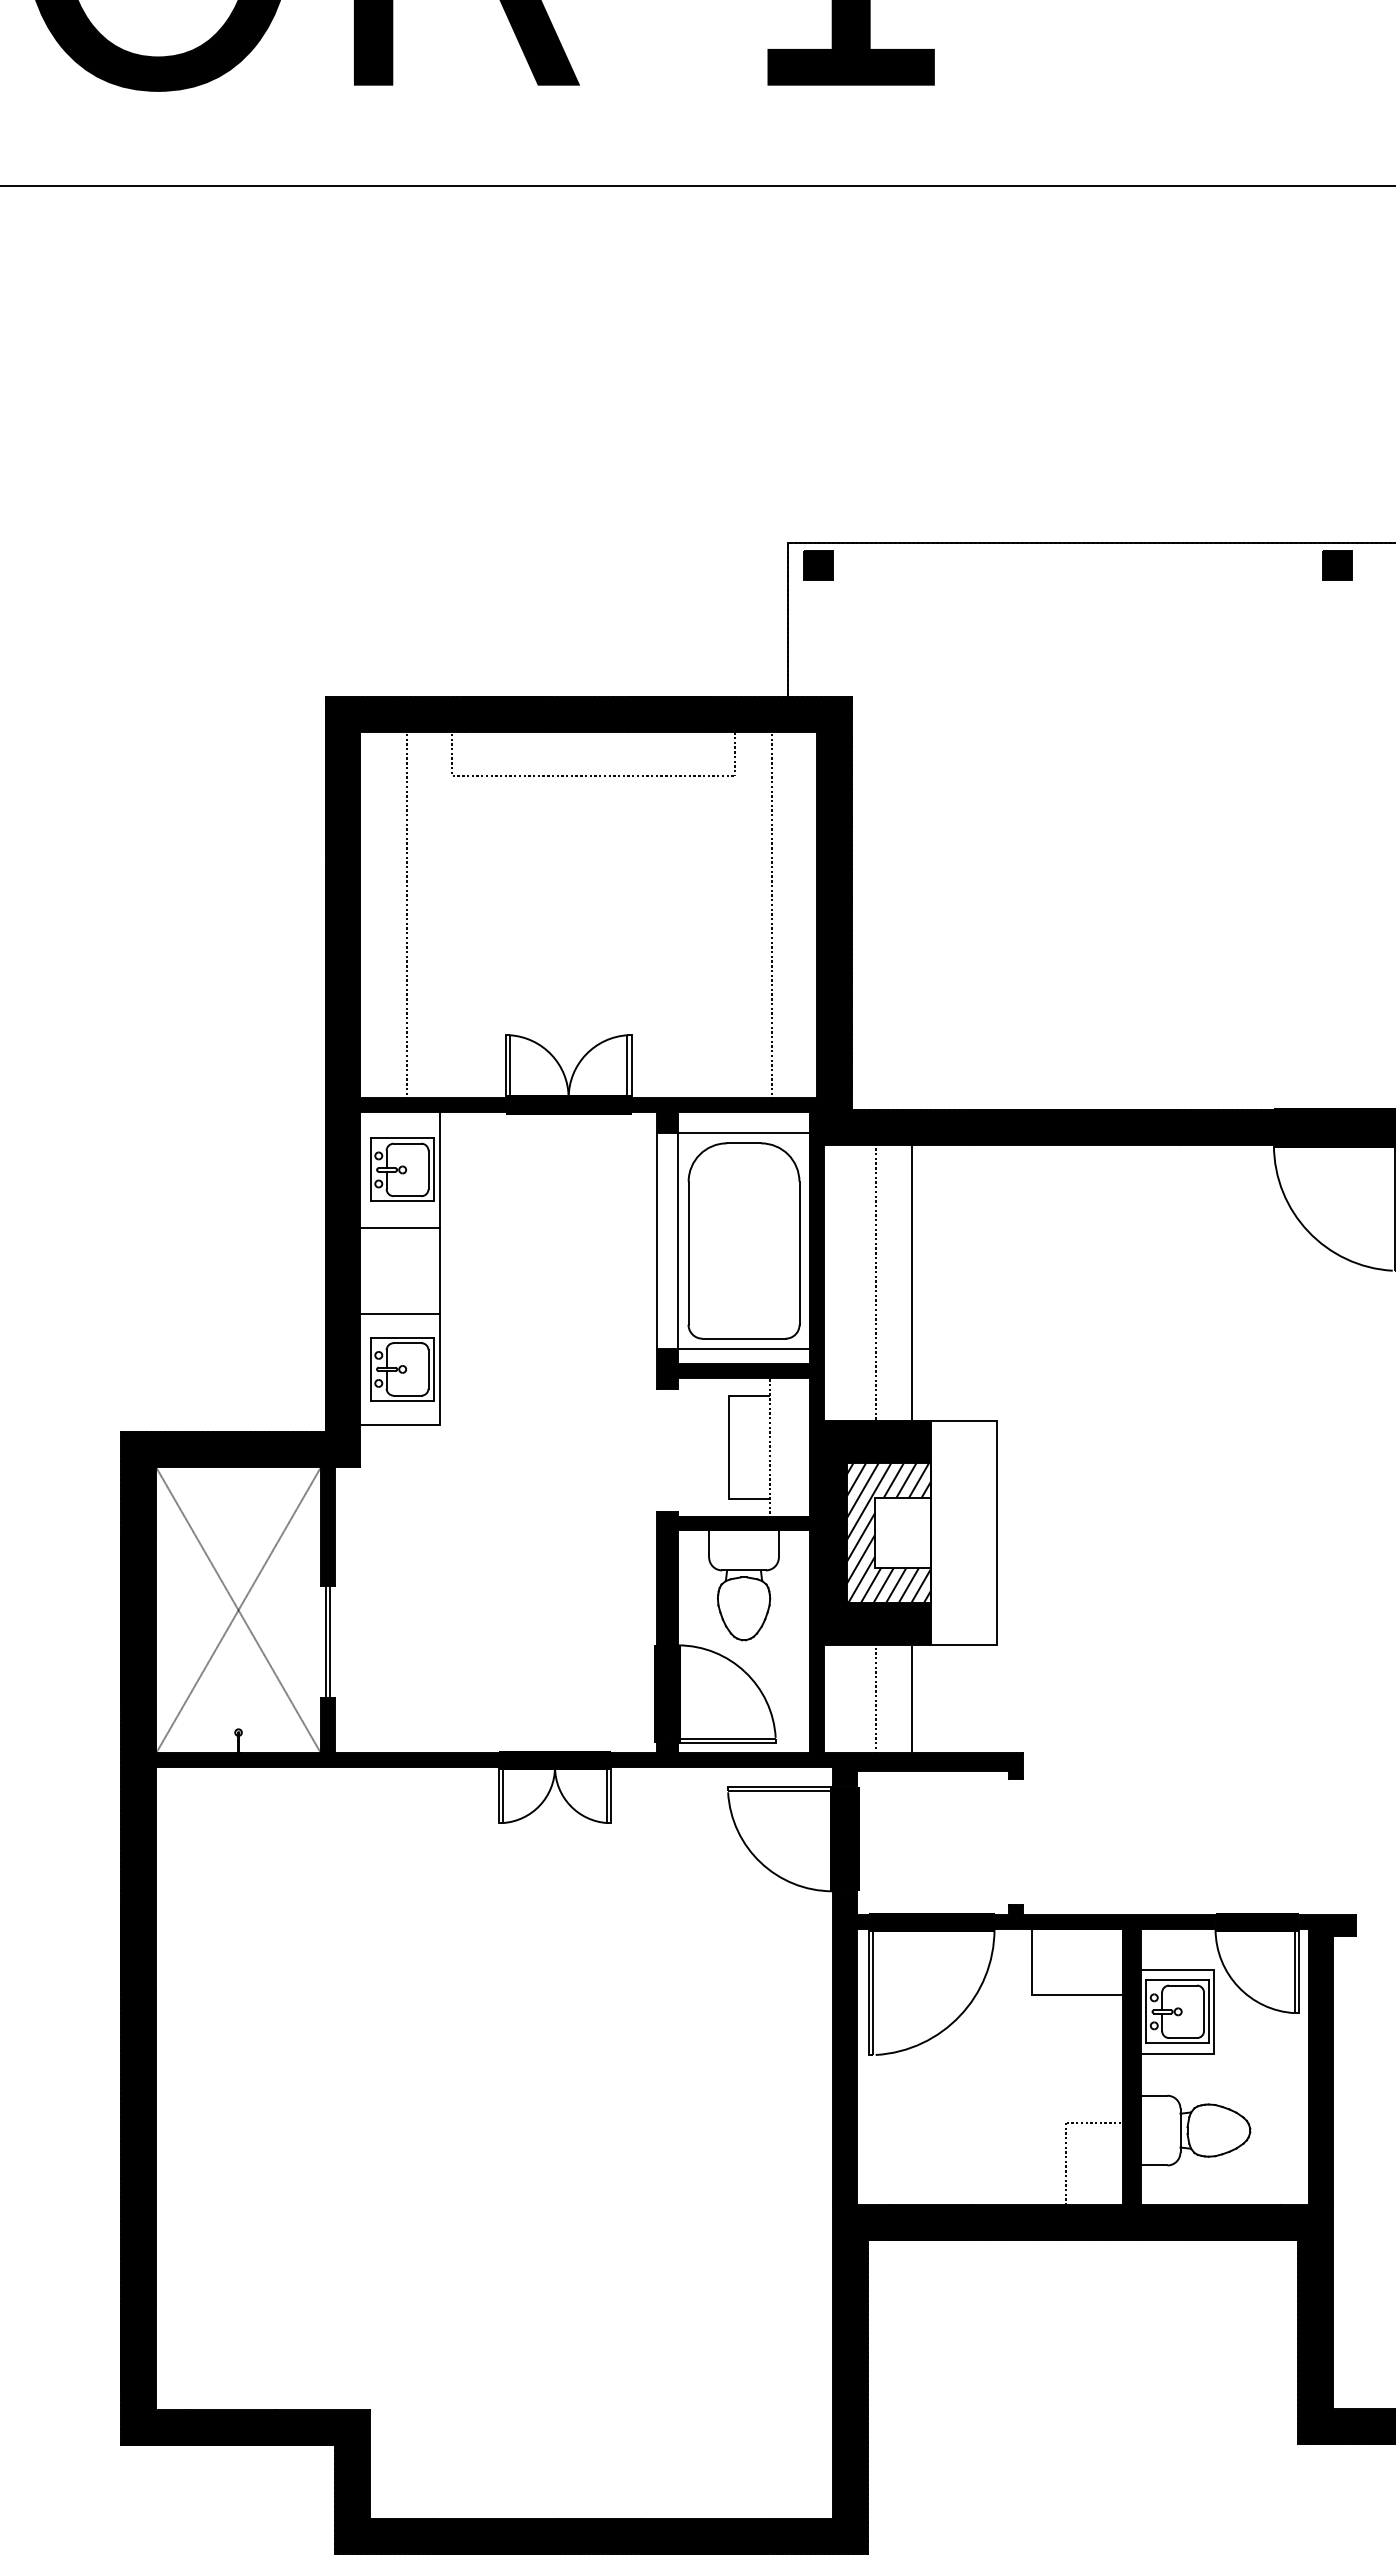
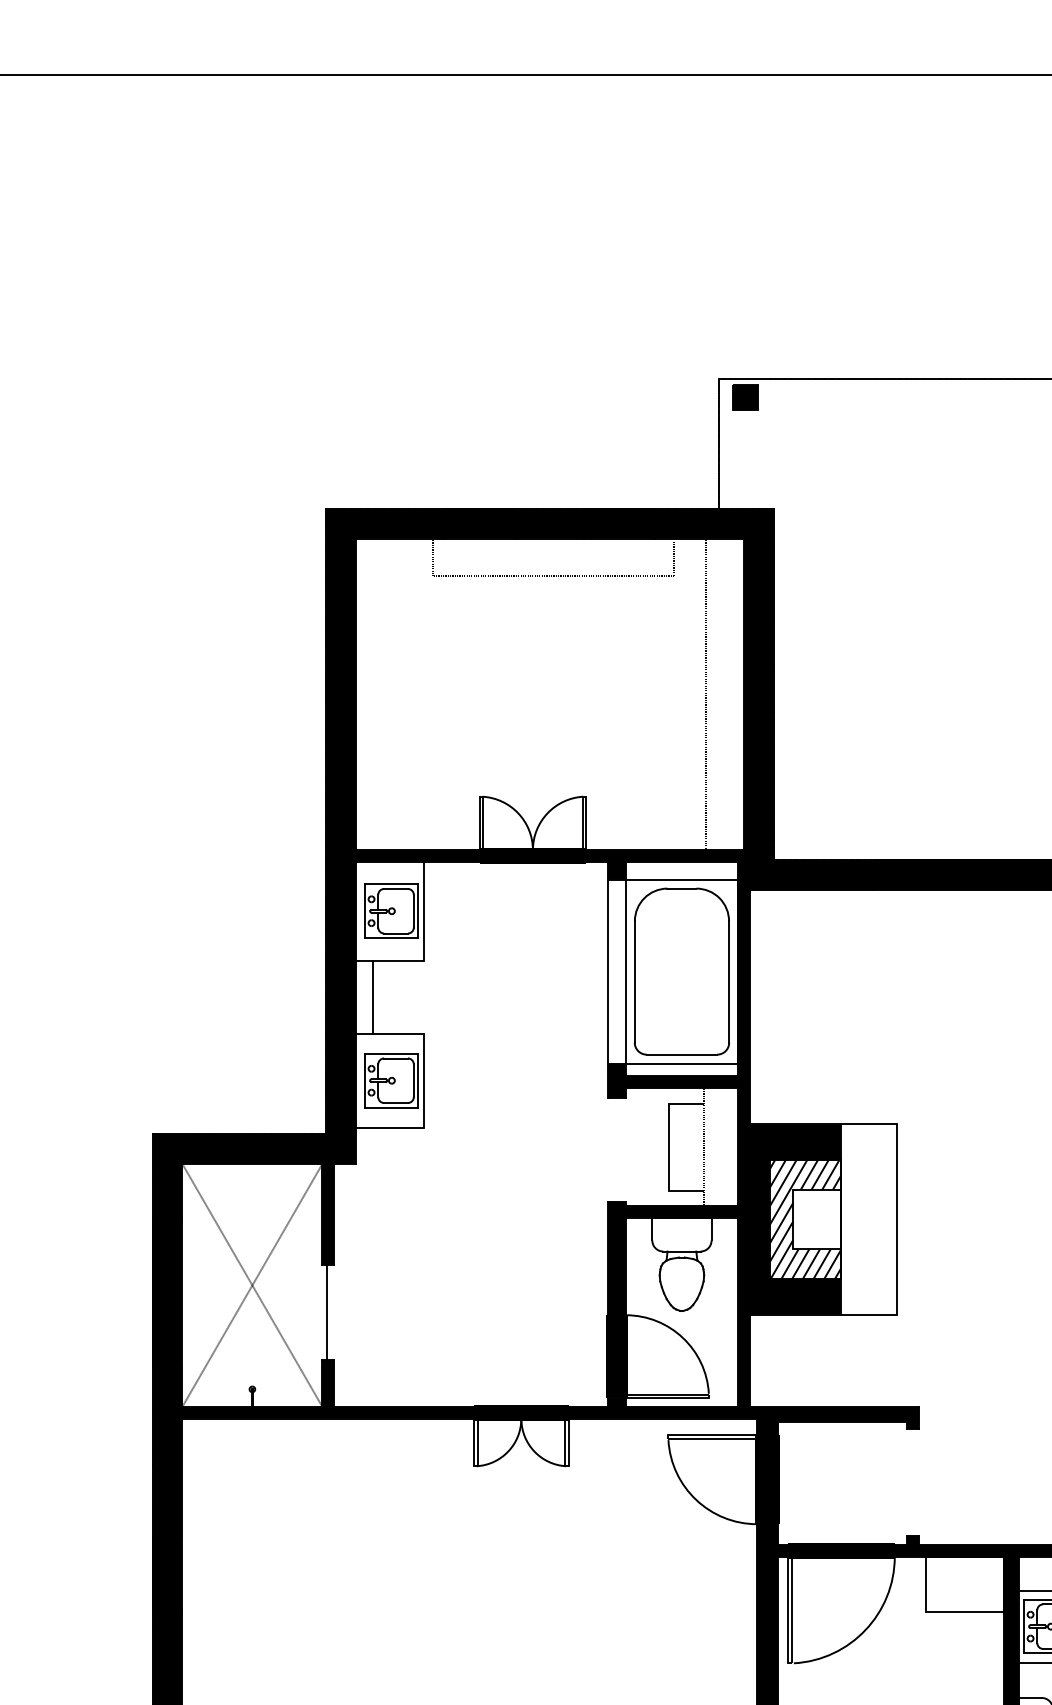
line: (406, 914) -> (395, 694), removed
line: (440, 1270) -> (373, 996), moved
line: (875, 1282) -> (793, 1006), removed
line: (912, 1282) -> (825, 1006), removed
line: (329, 1641) -> (329, 1311), removed
line: (875, 1699) -> (793, 1361), removed
line: (912, 1699) -> (825, 1361), removed

